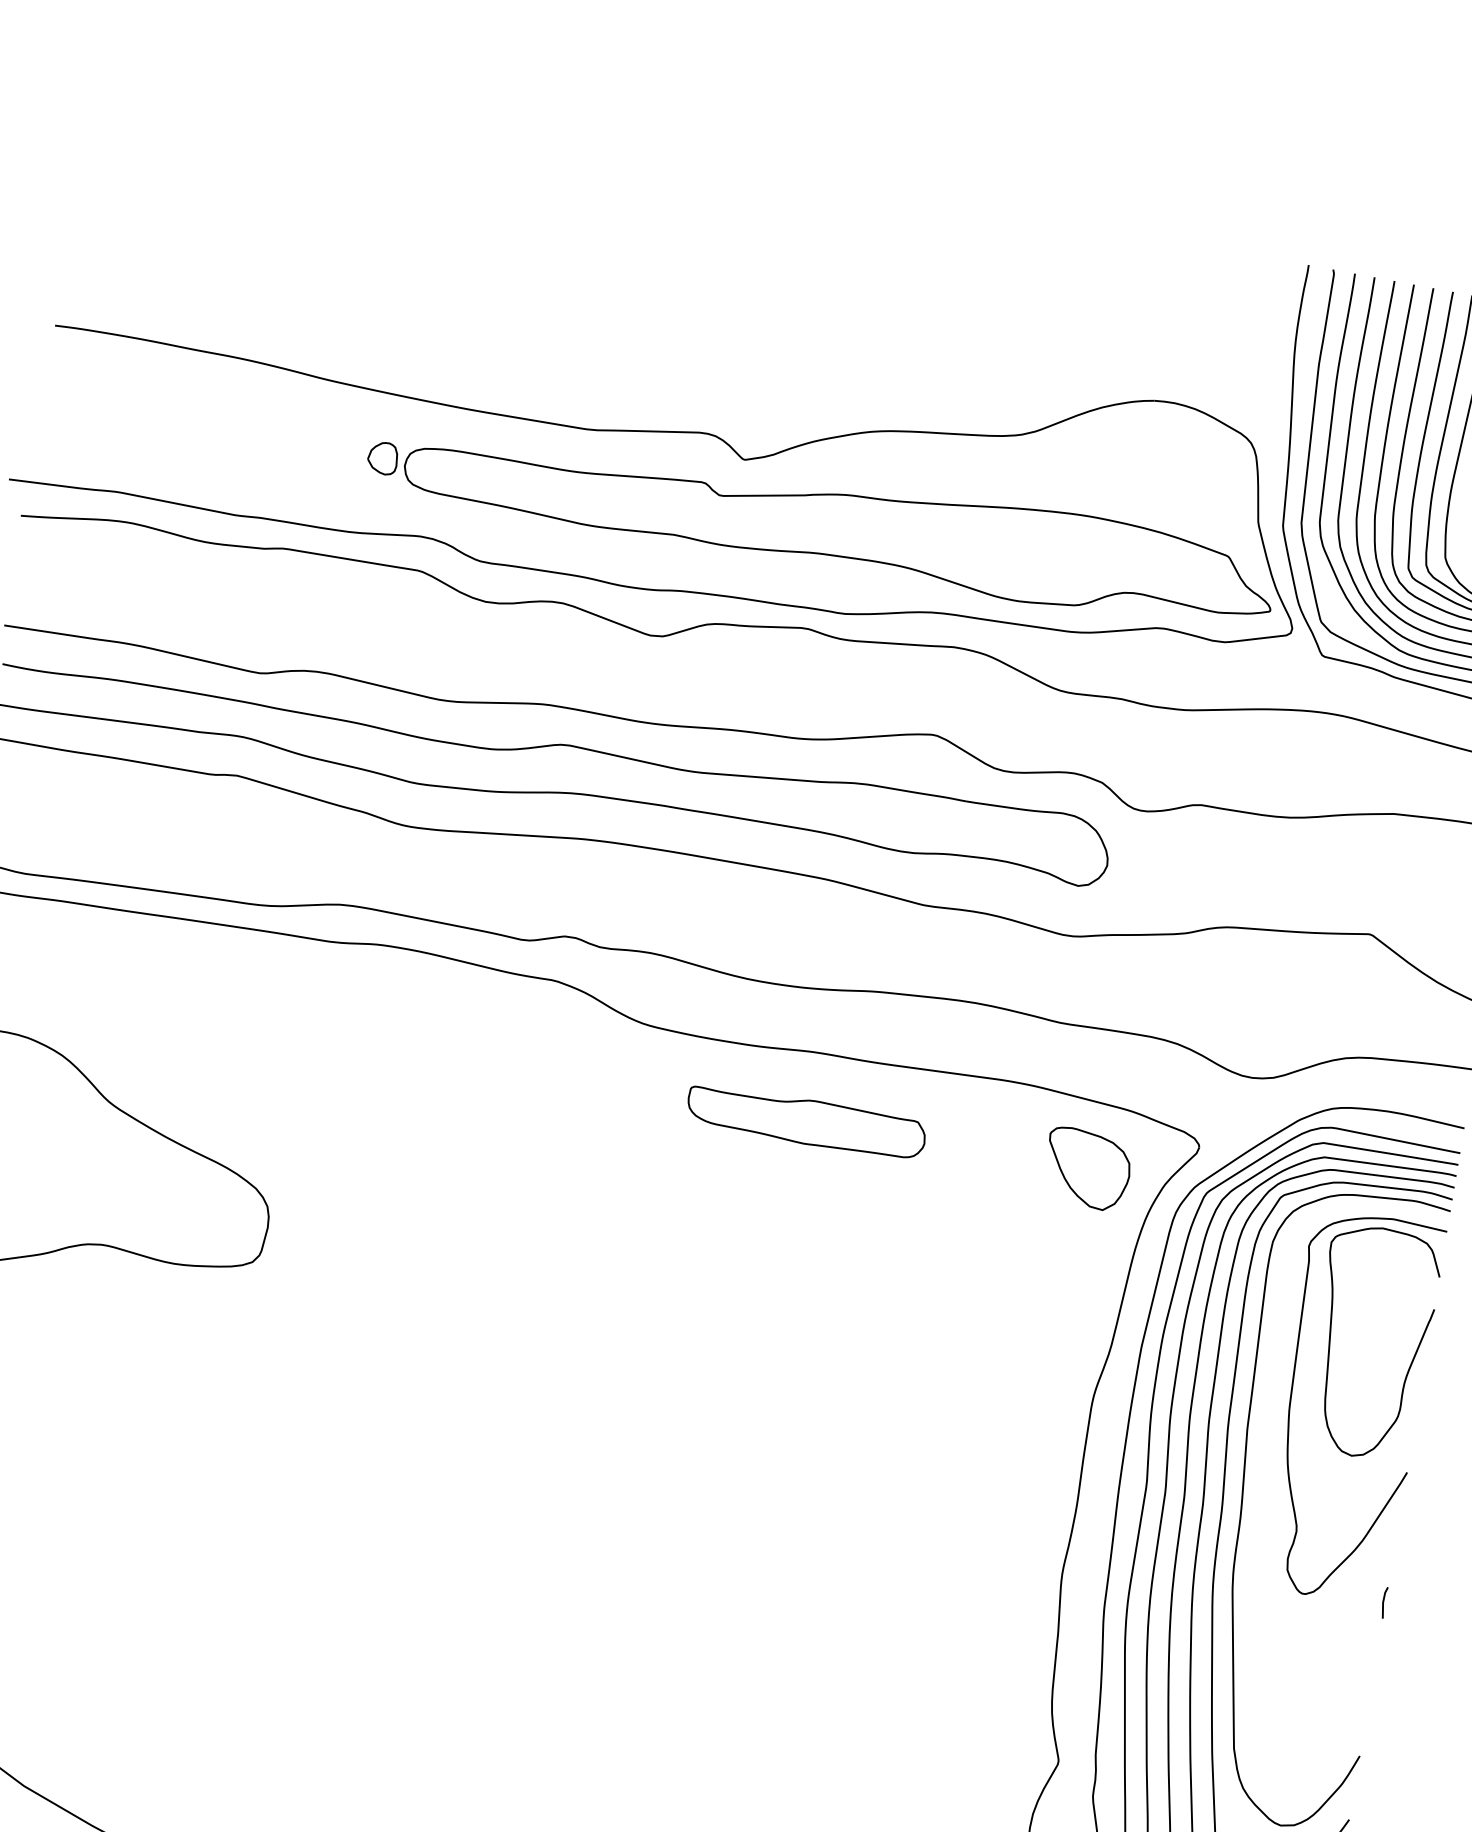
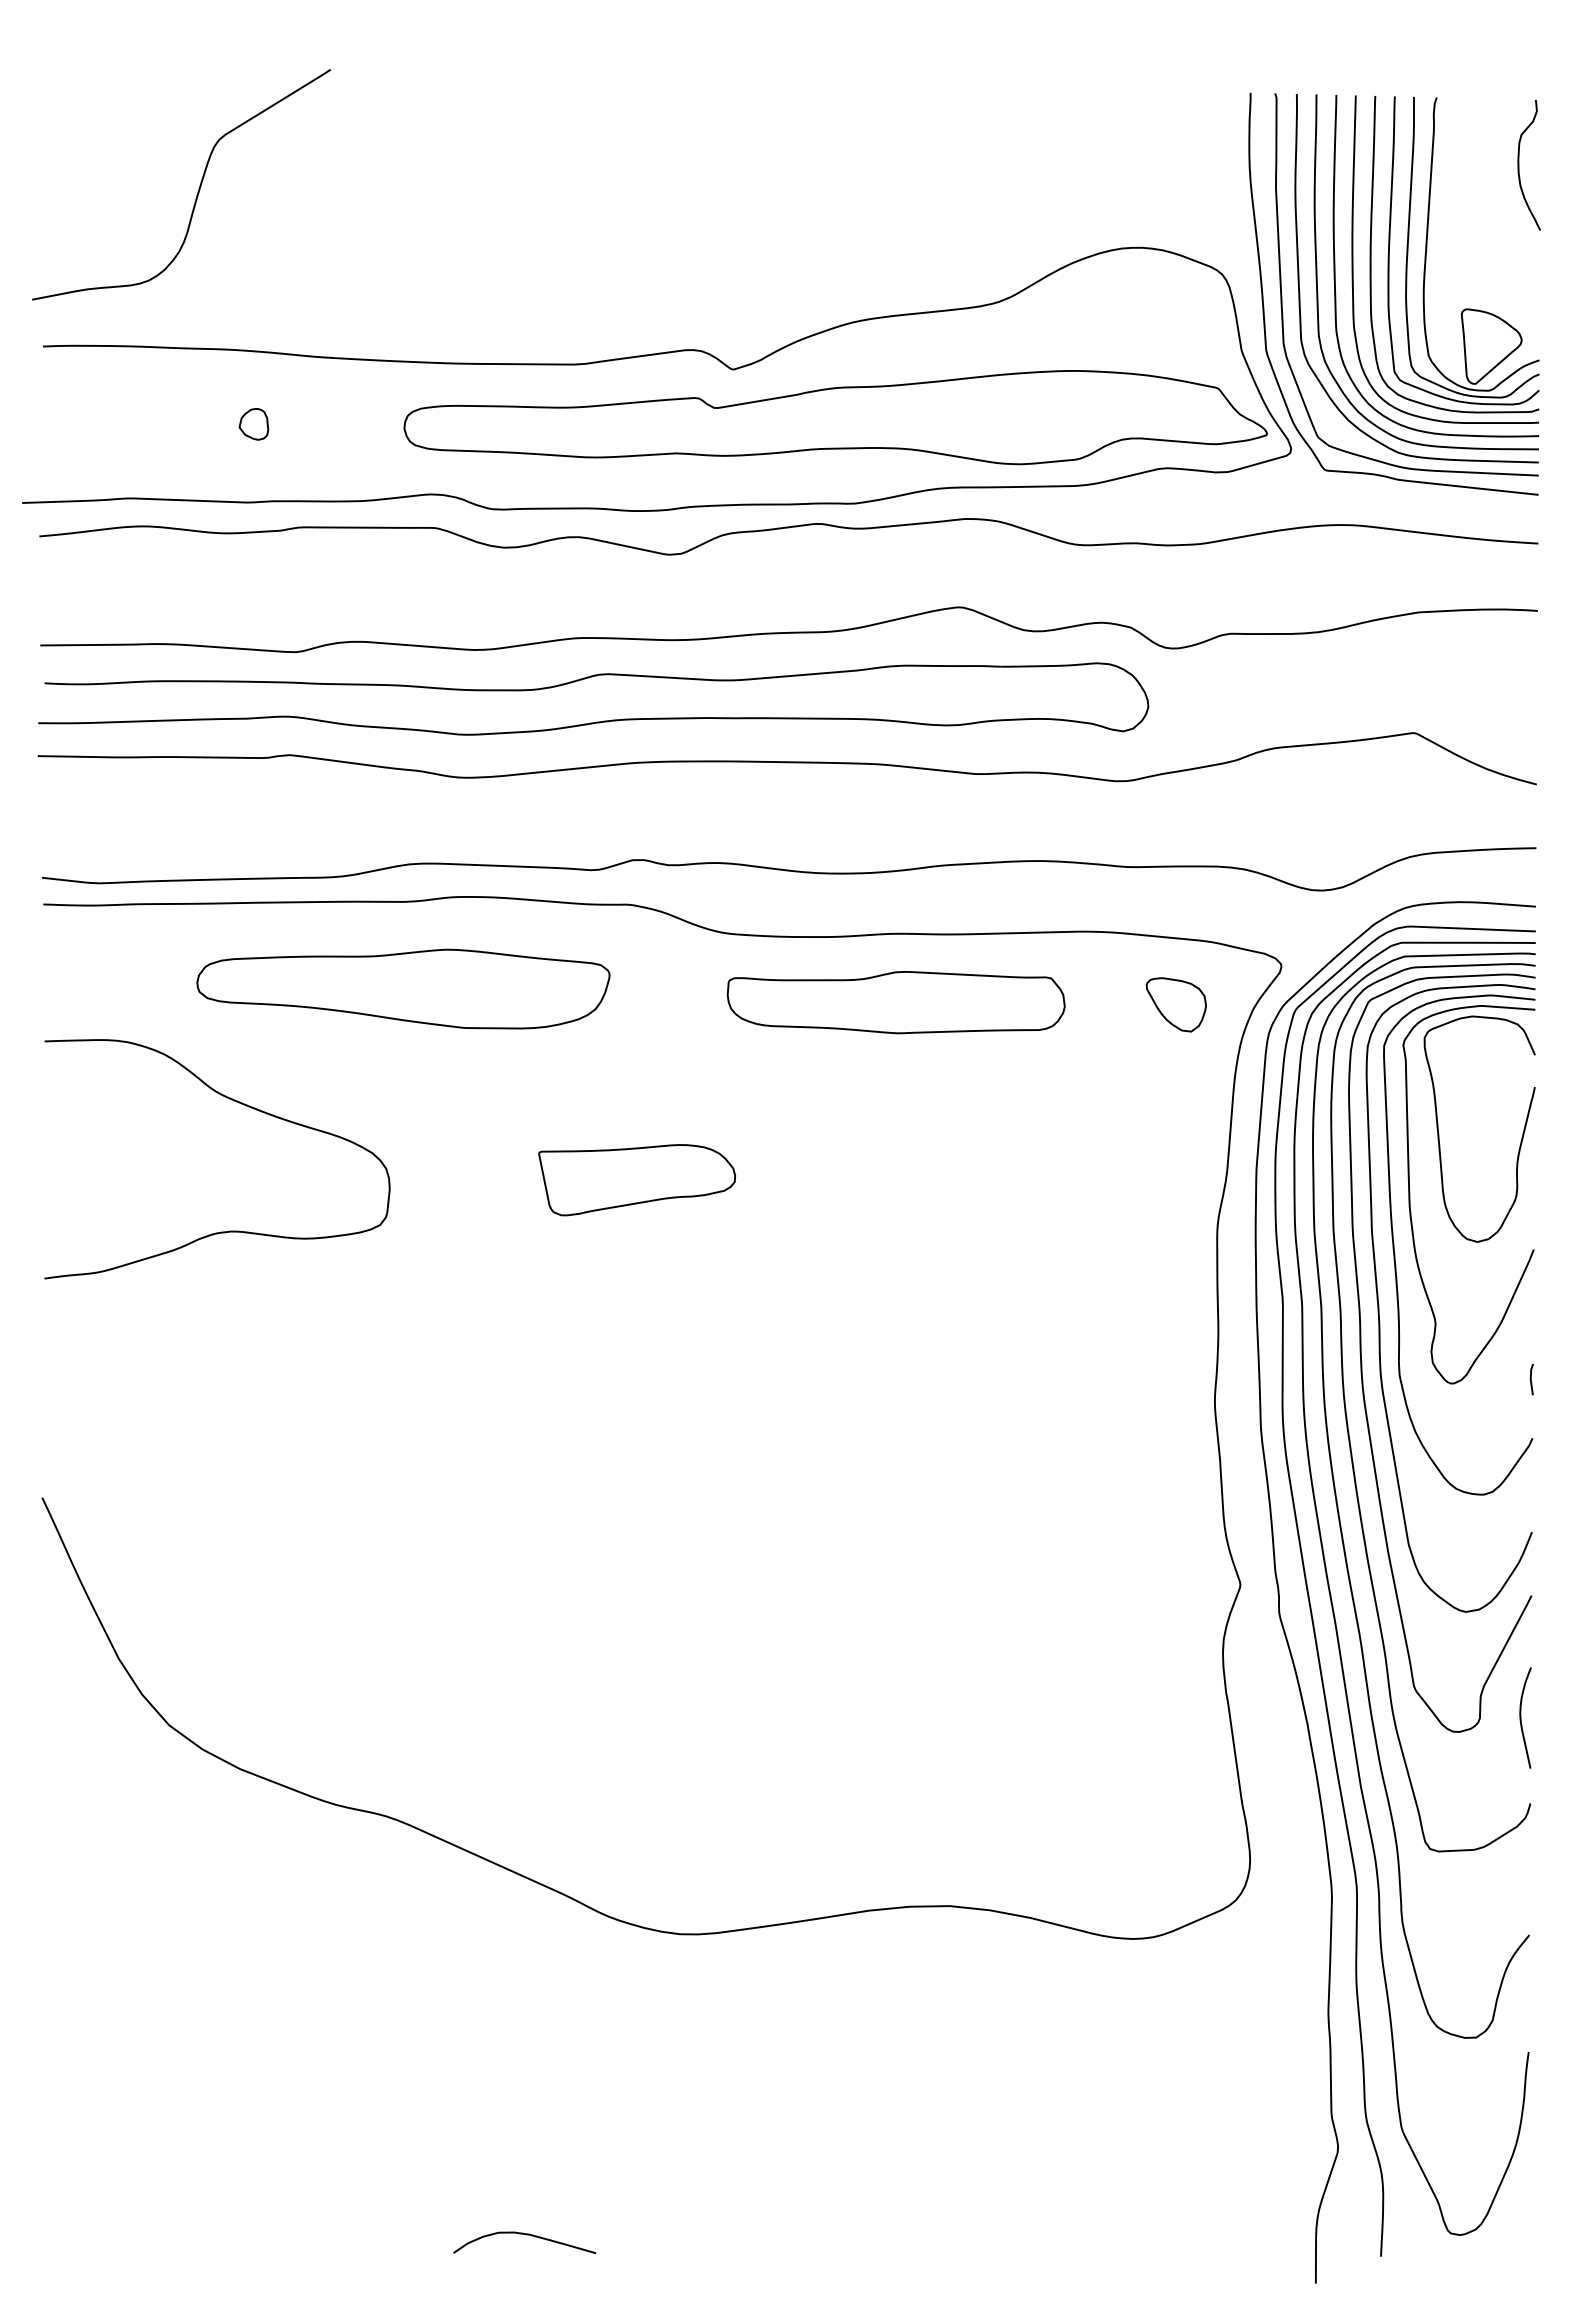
curve: (236, 191) -> (198, 188), added
part: (382, 458) -> (253, 424), moved
part: (313, 1028) -> (403, 988), added
part: (805, 1121) -> (895, 1002), size x1.43
part: (1086, 1168) -> (1175, 1004), size x0.71
part: (517, 1258) -> (637, 1180), added
curve: (1267, 1454) -> (1395, 1253), added

